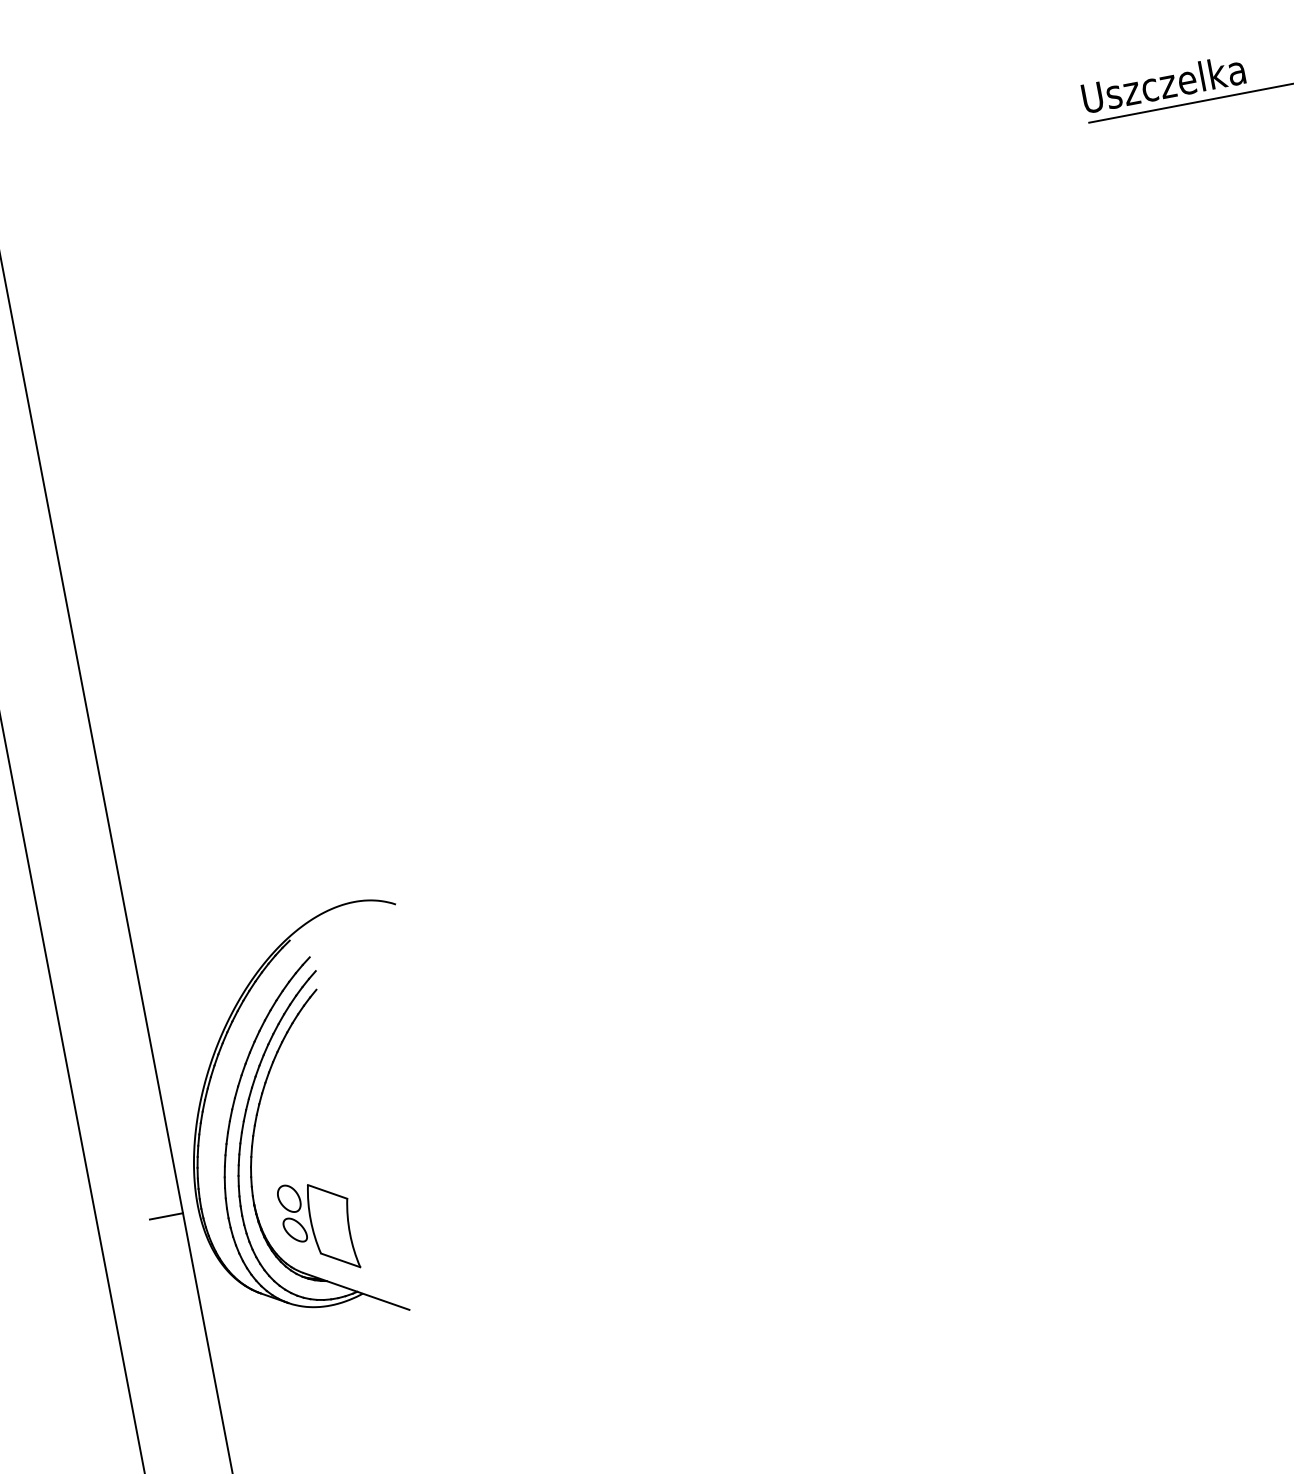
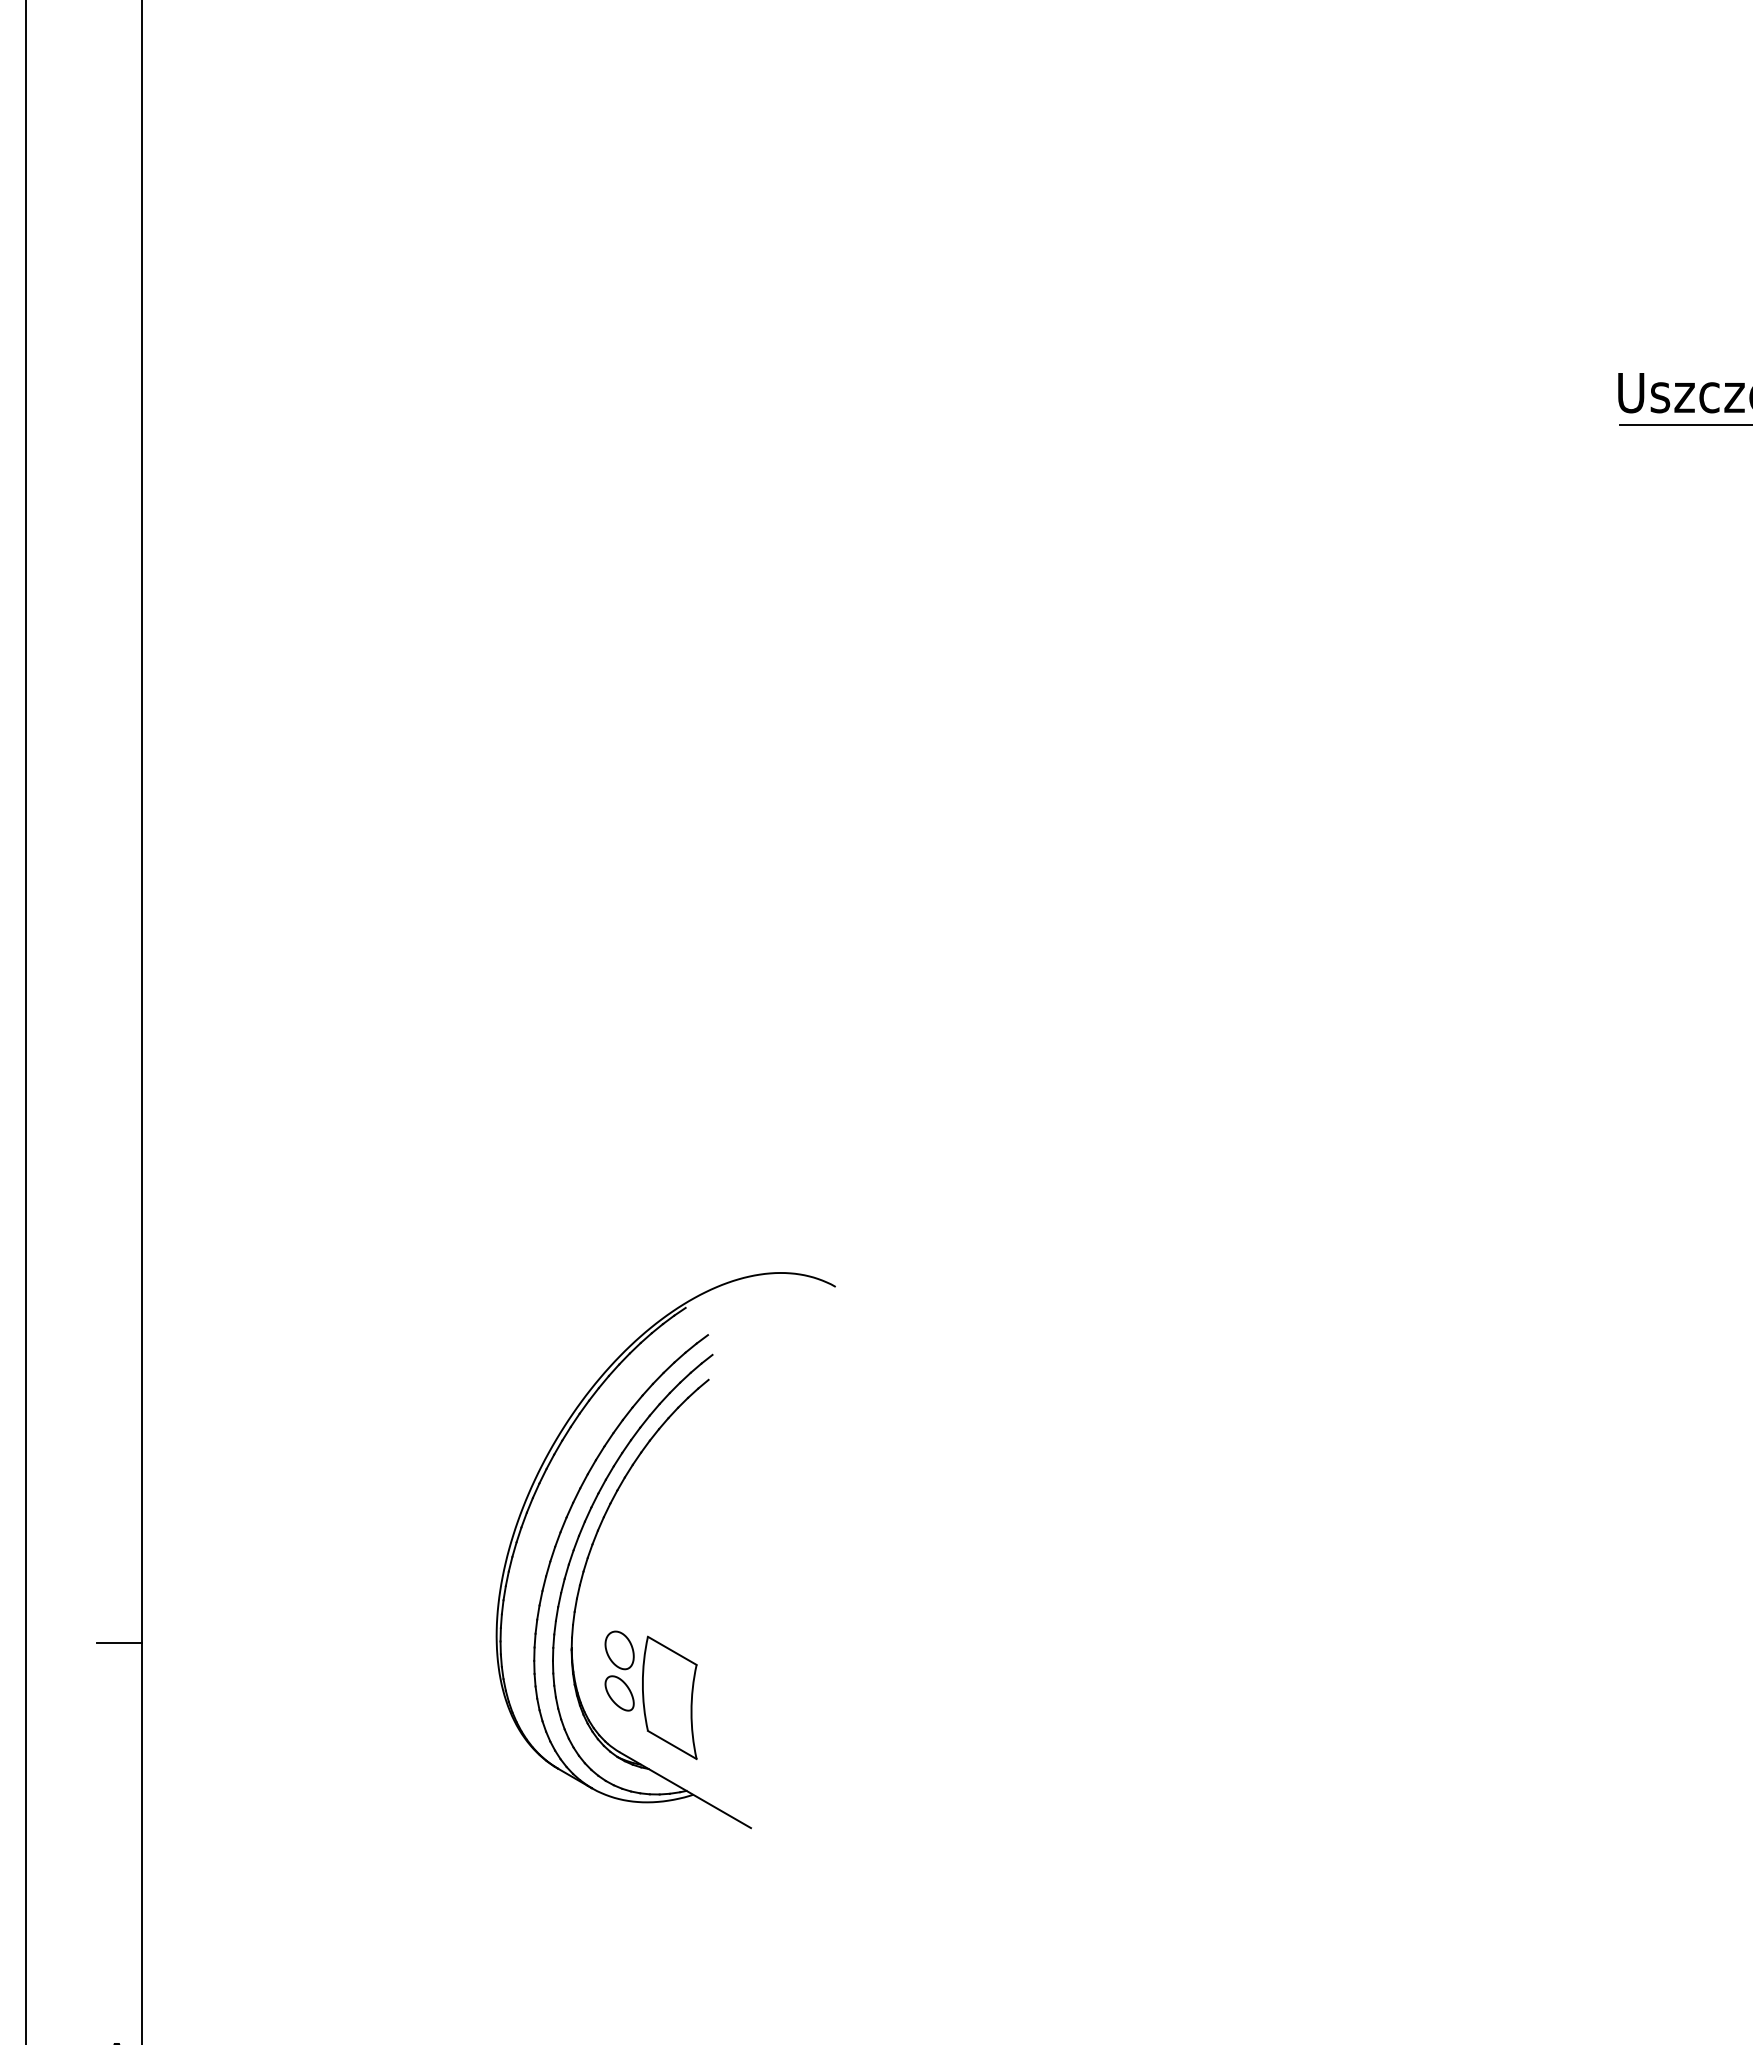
part: (259, 1108) -> (602, 1523), moved

